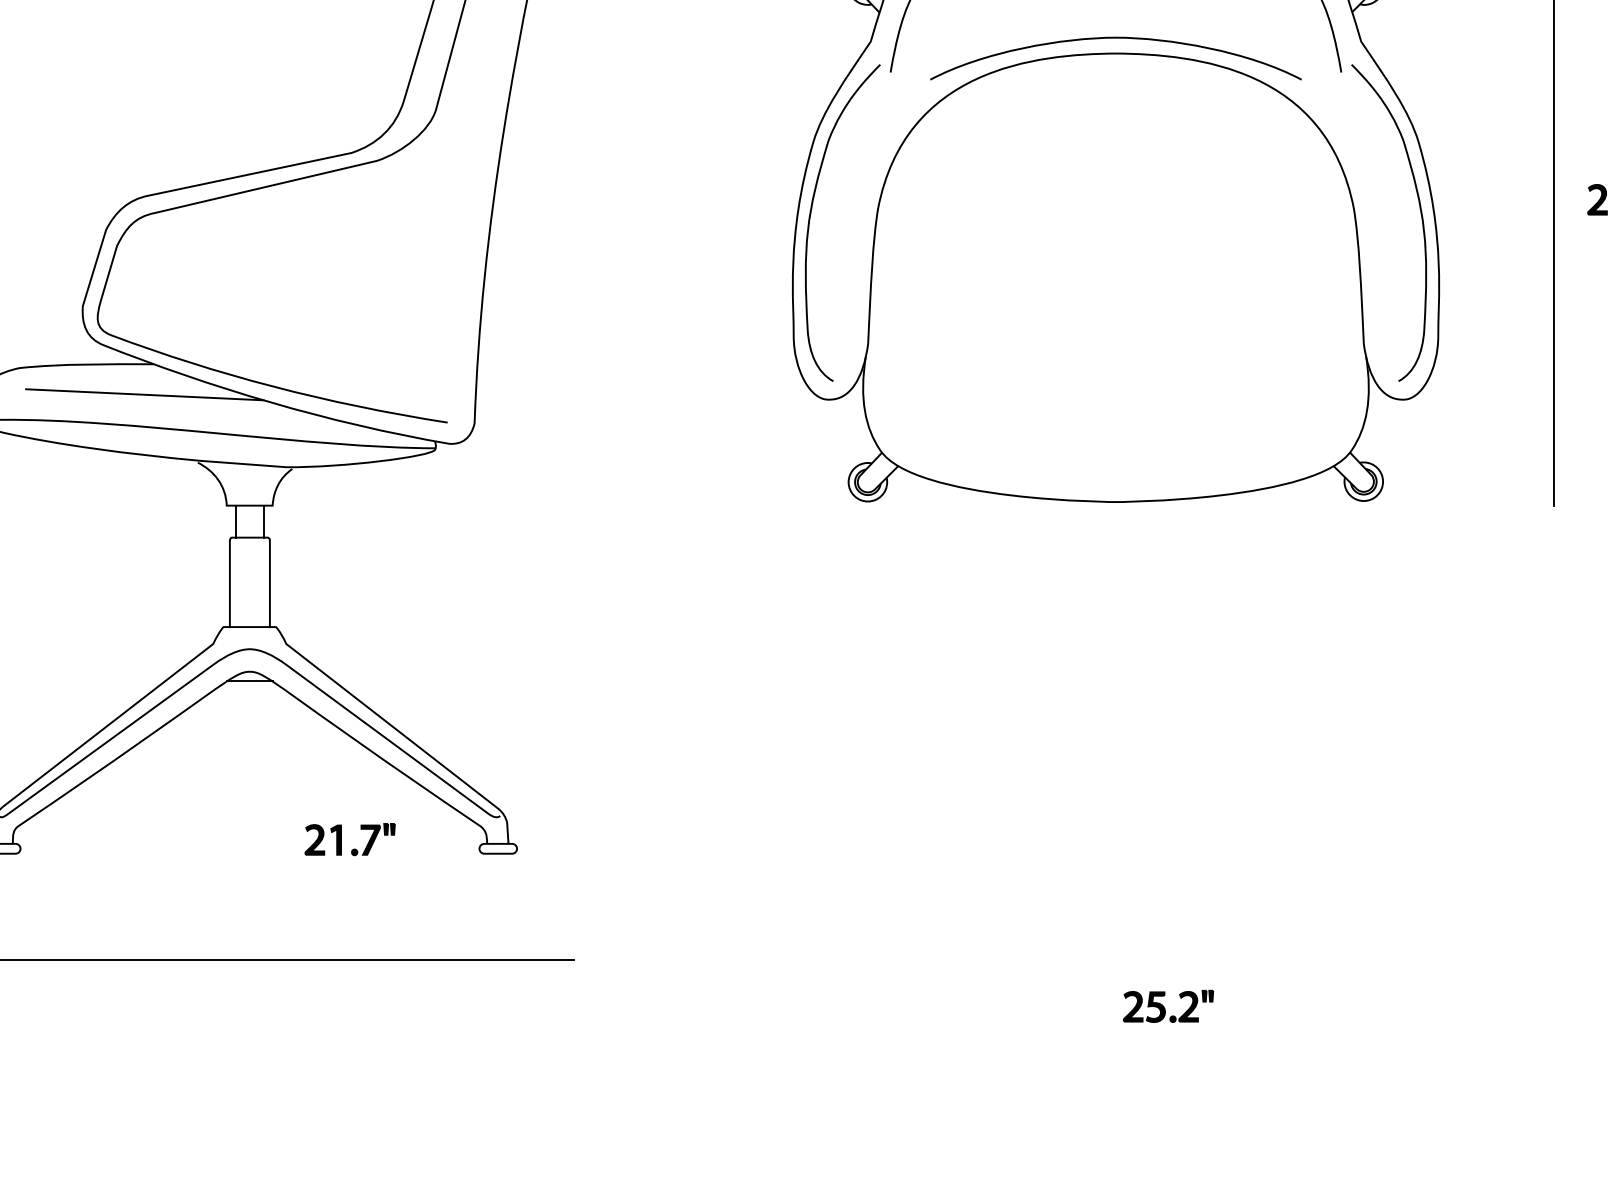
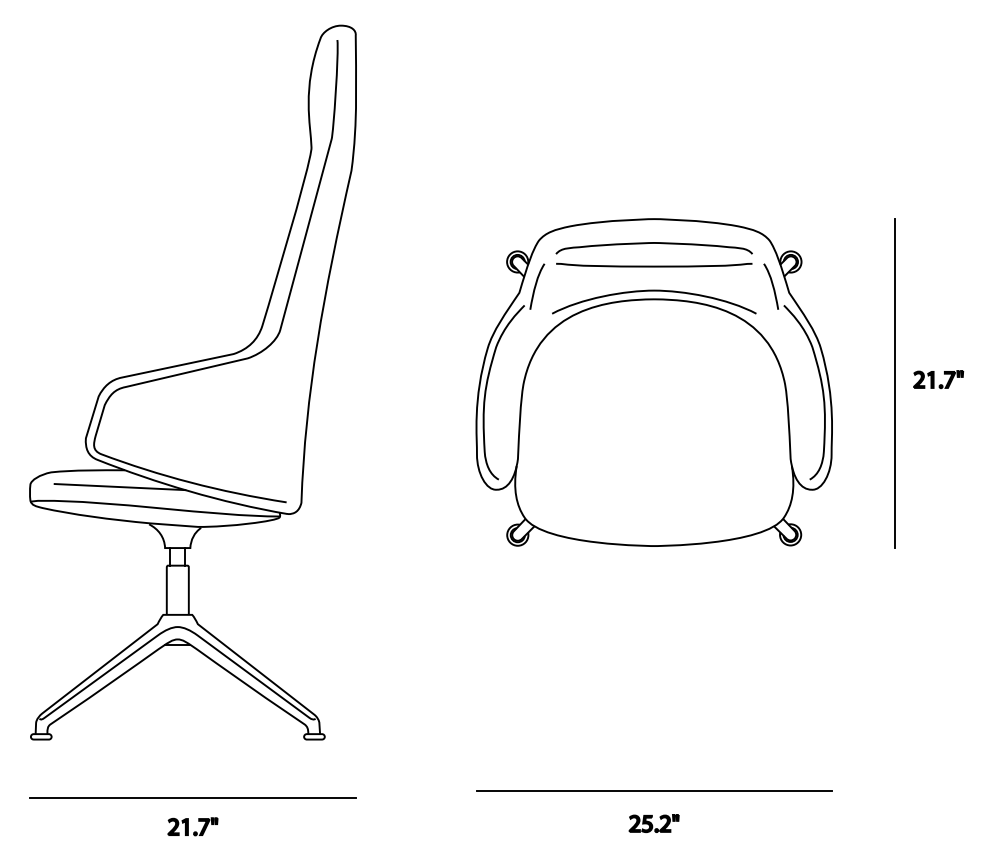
part: (349, 839) -> (192, 826), moved
line: (1116, 948) -> (654, 791), added
part: (1167, 1006) -> (653, 823), moved

